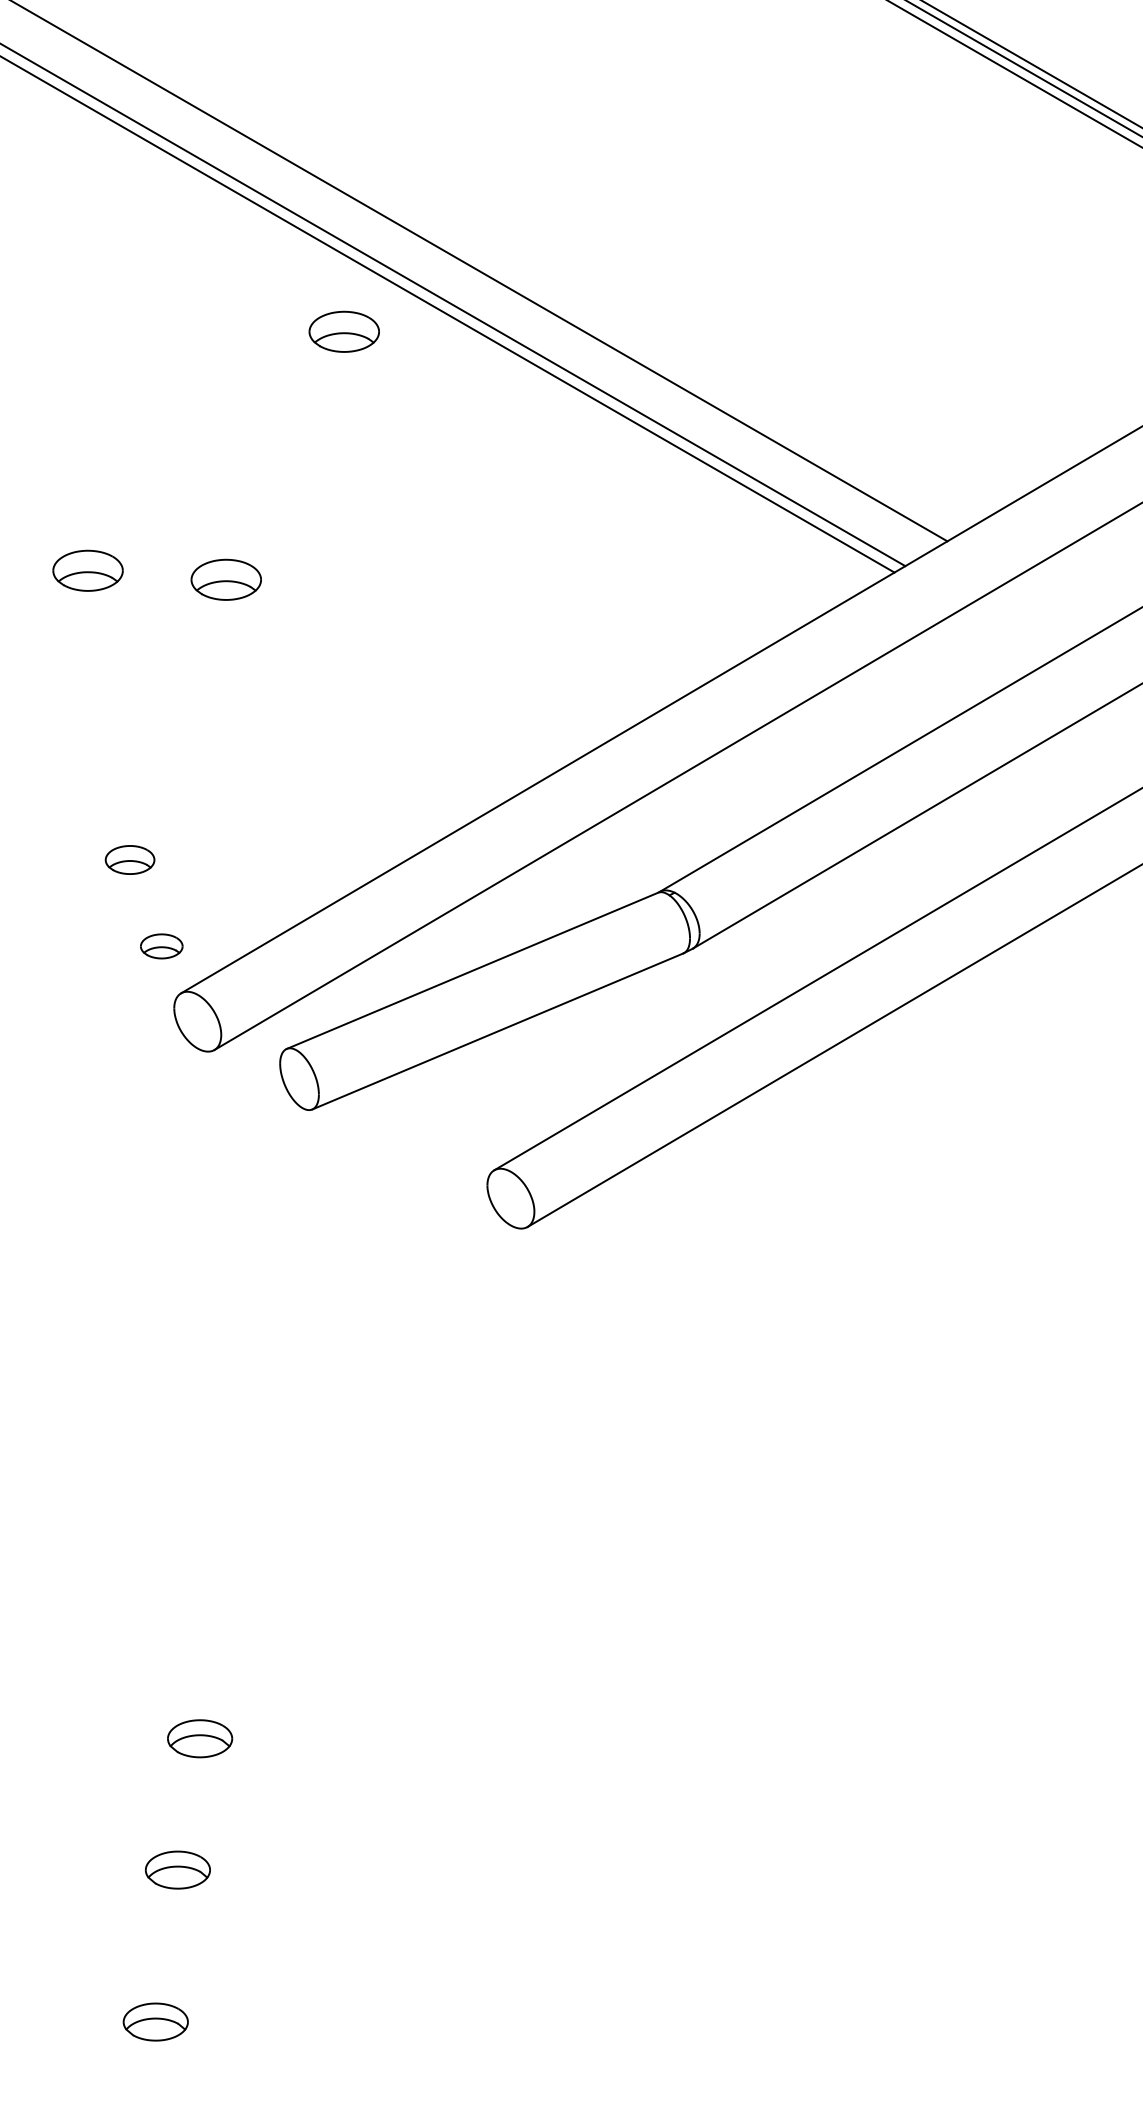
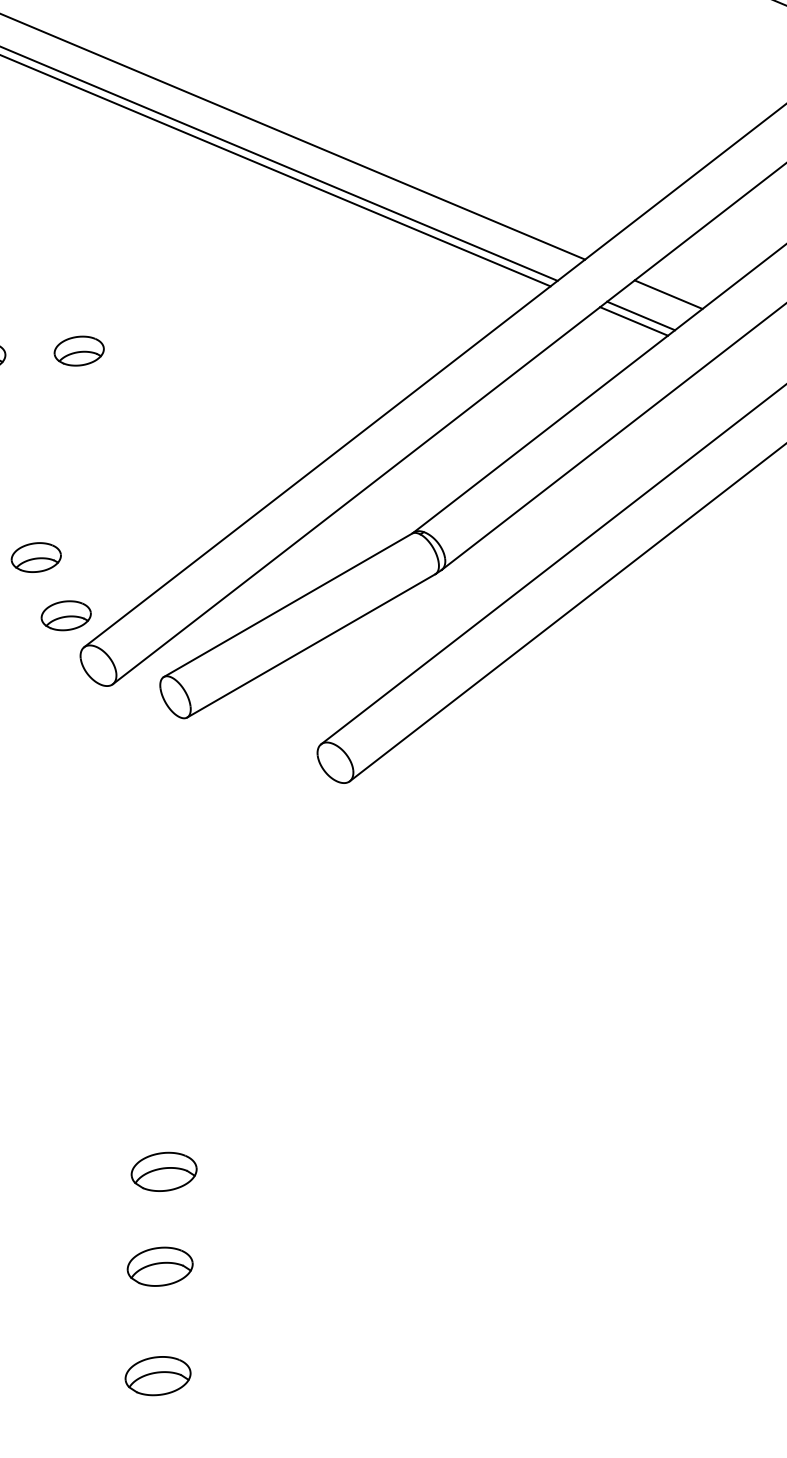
part: (343, 331) -> (139, 165), removed
line: (1057, 604) -> (668, 294), added
line: (1015, 629) -> (641, 315), added
line: (1004, 636) -> (633, 321), added
part: (129, 859) -> (35, 557), size x1.43
part: (161, 946) -> (66, 615), size x1.67
part: (199, 1738) -> (163, 1171), size x1.43
part: (177, 1869) -> (159, 1266), size x1.43
part: (155, 2021) -> (157, 1375), size x1.43

